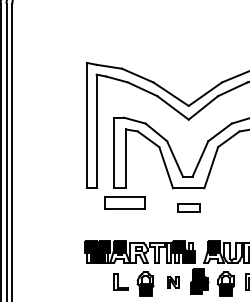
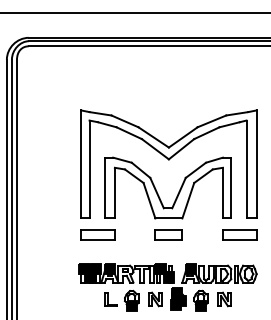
part: (124, 202) -> (97, 234), moved
part: (188, 206) -> (168, 234), size x1.43
part: (173, 282) -> (155, 299), size x1.43

